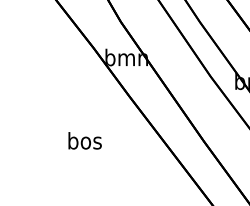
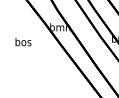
text: (85, 141) -> (23, 42), moved

